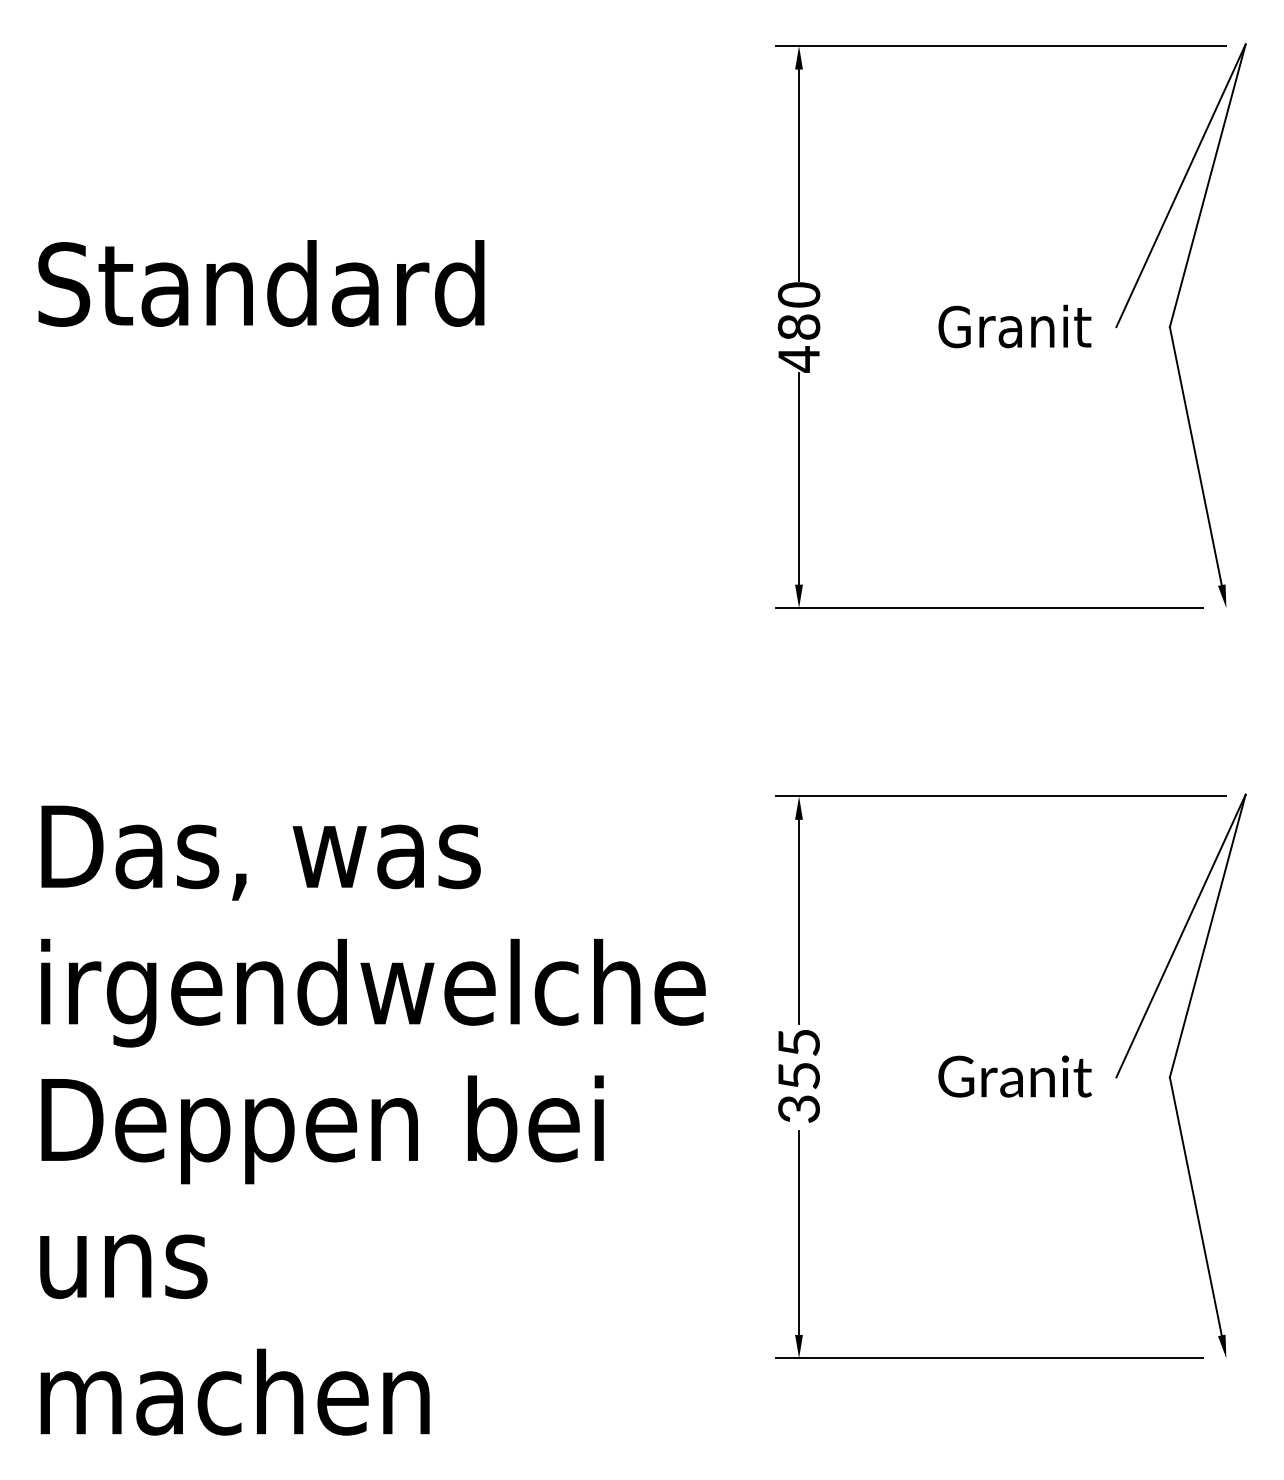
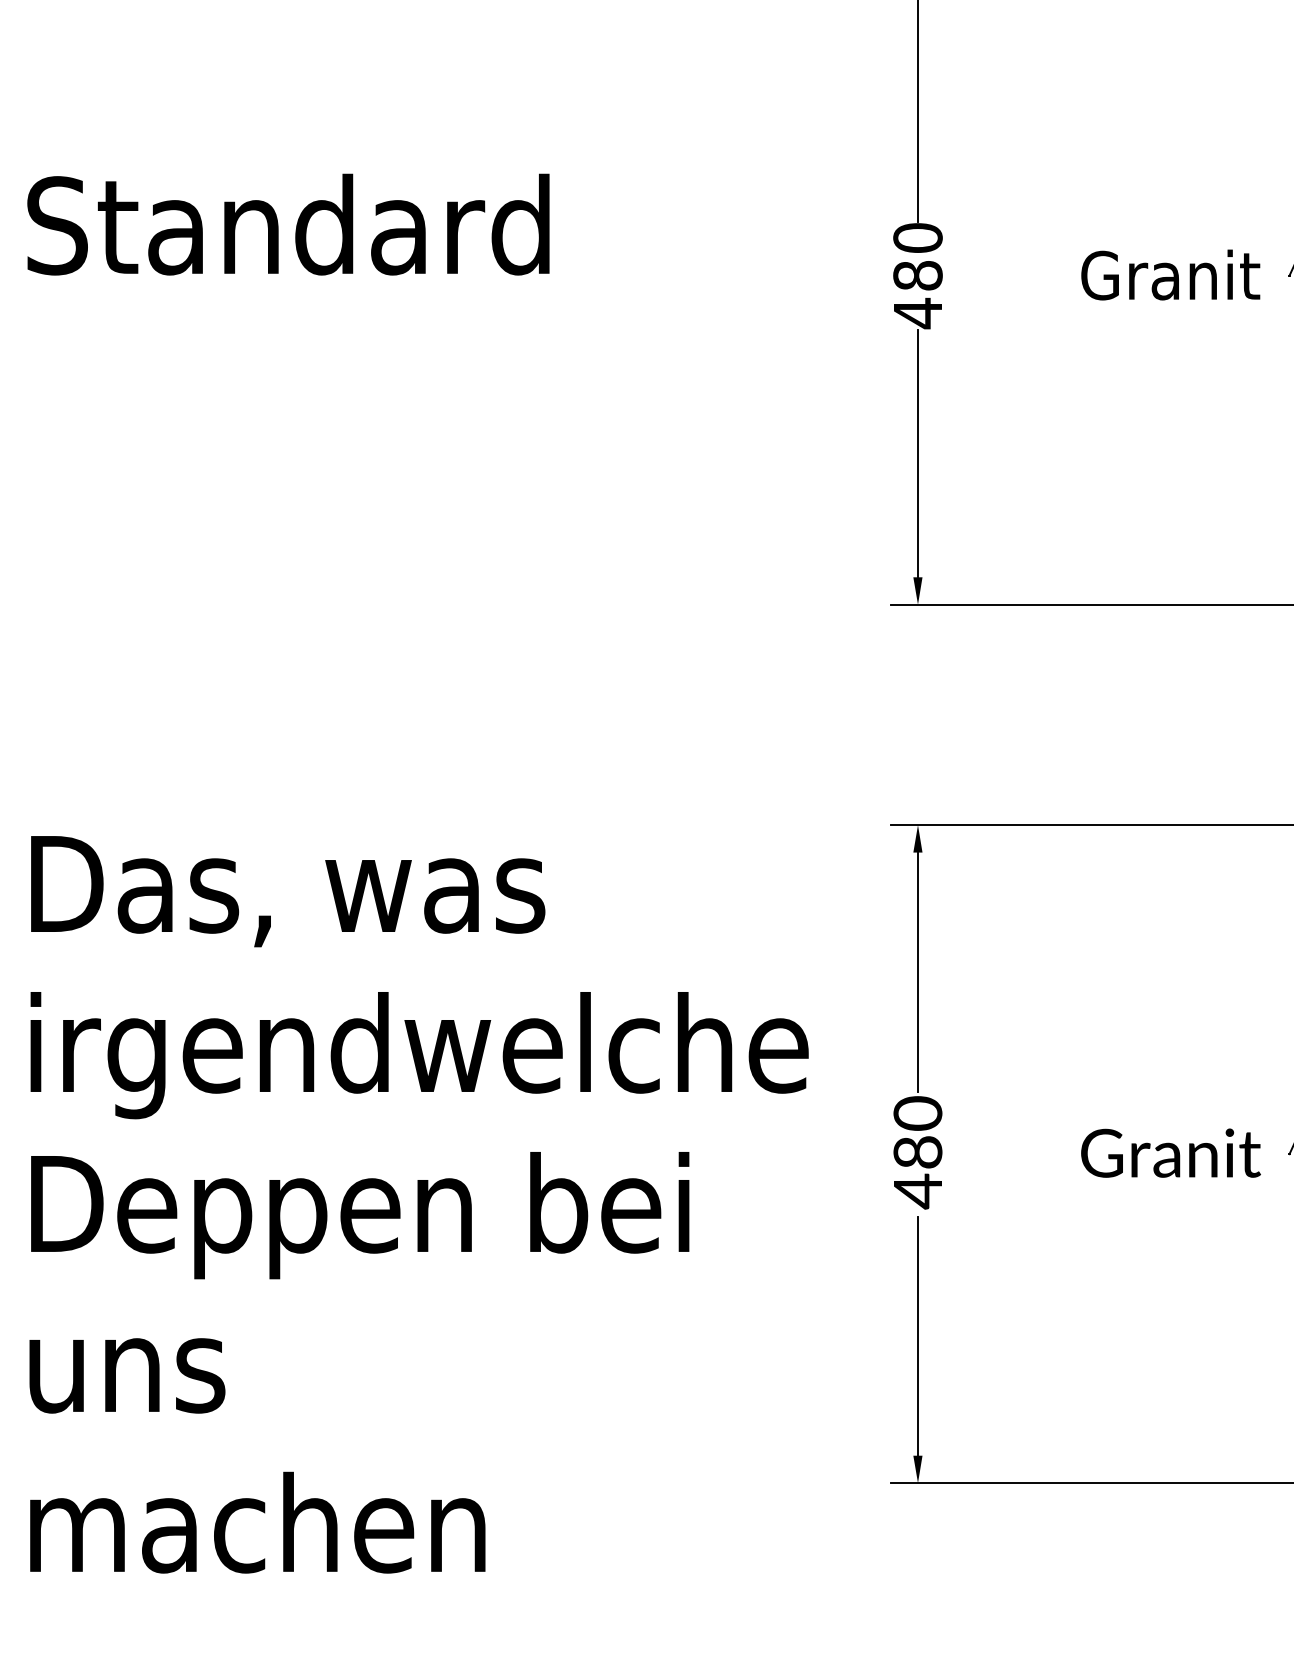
text: (798, 1075) -> (917, 1151), 355 -> 480

